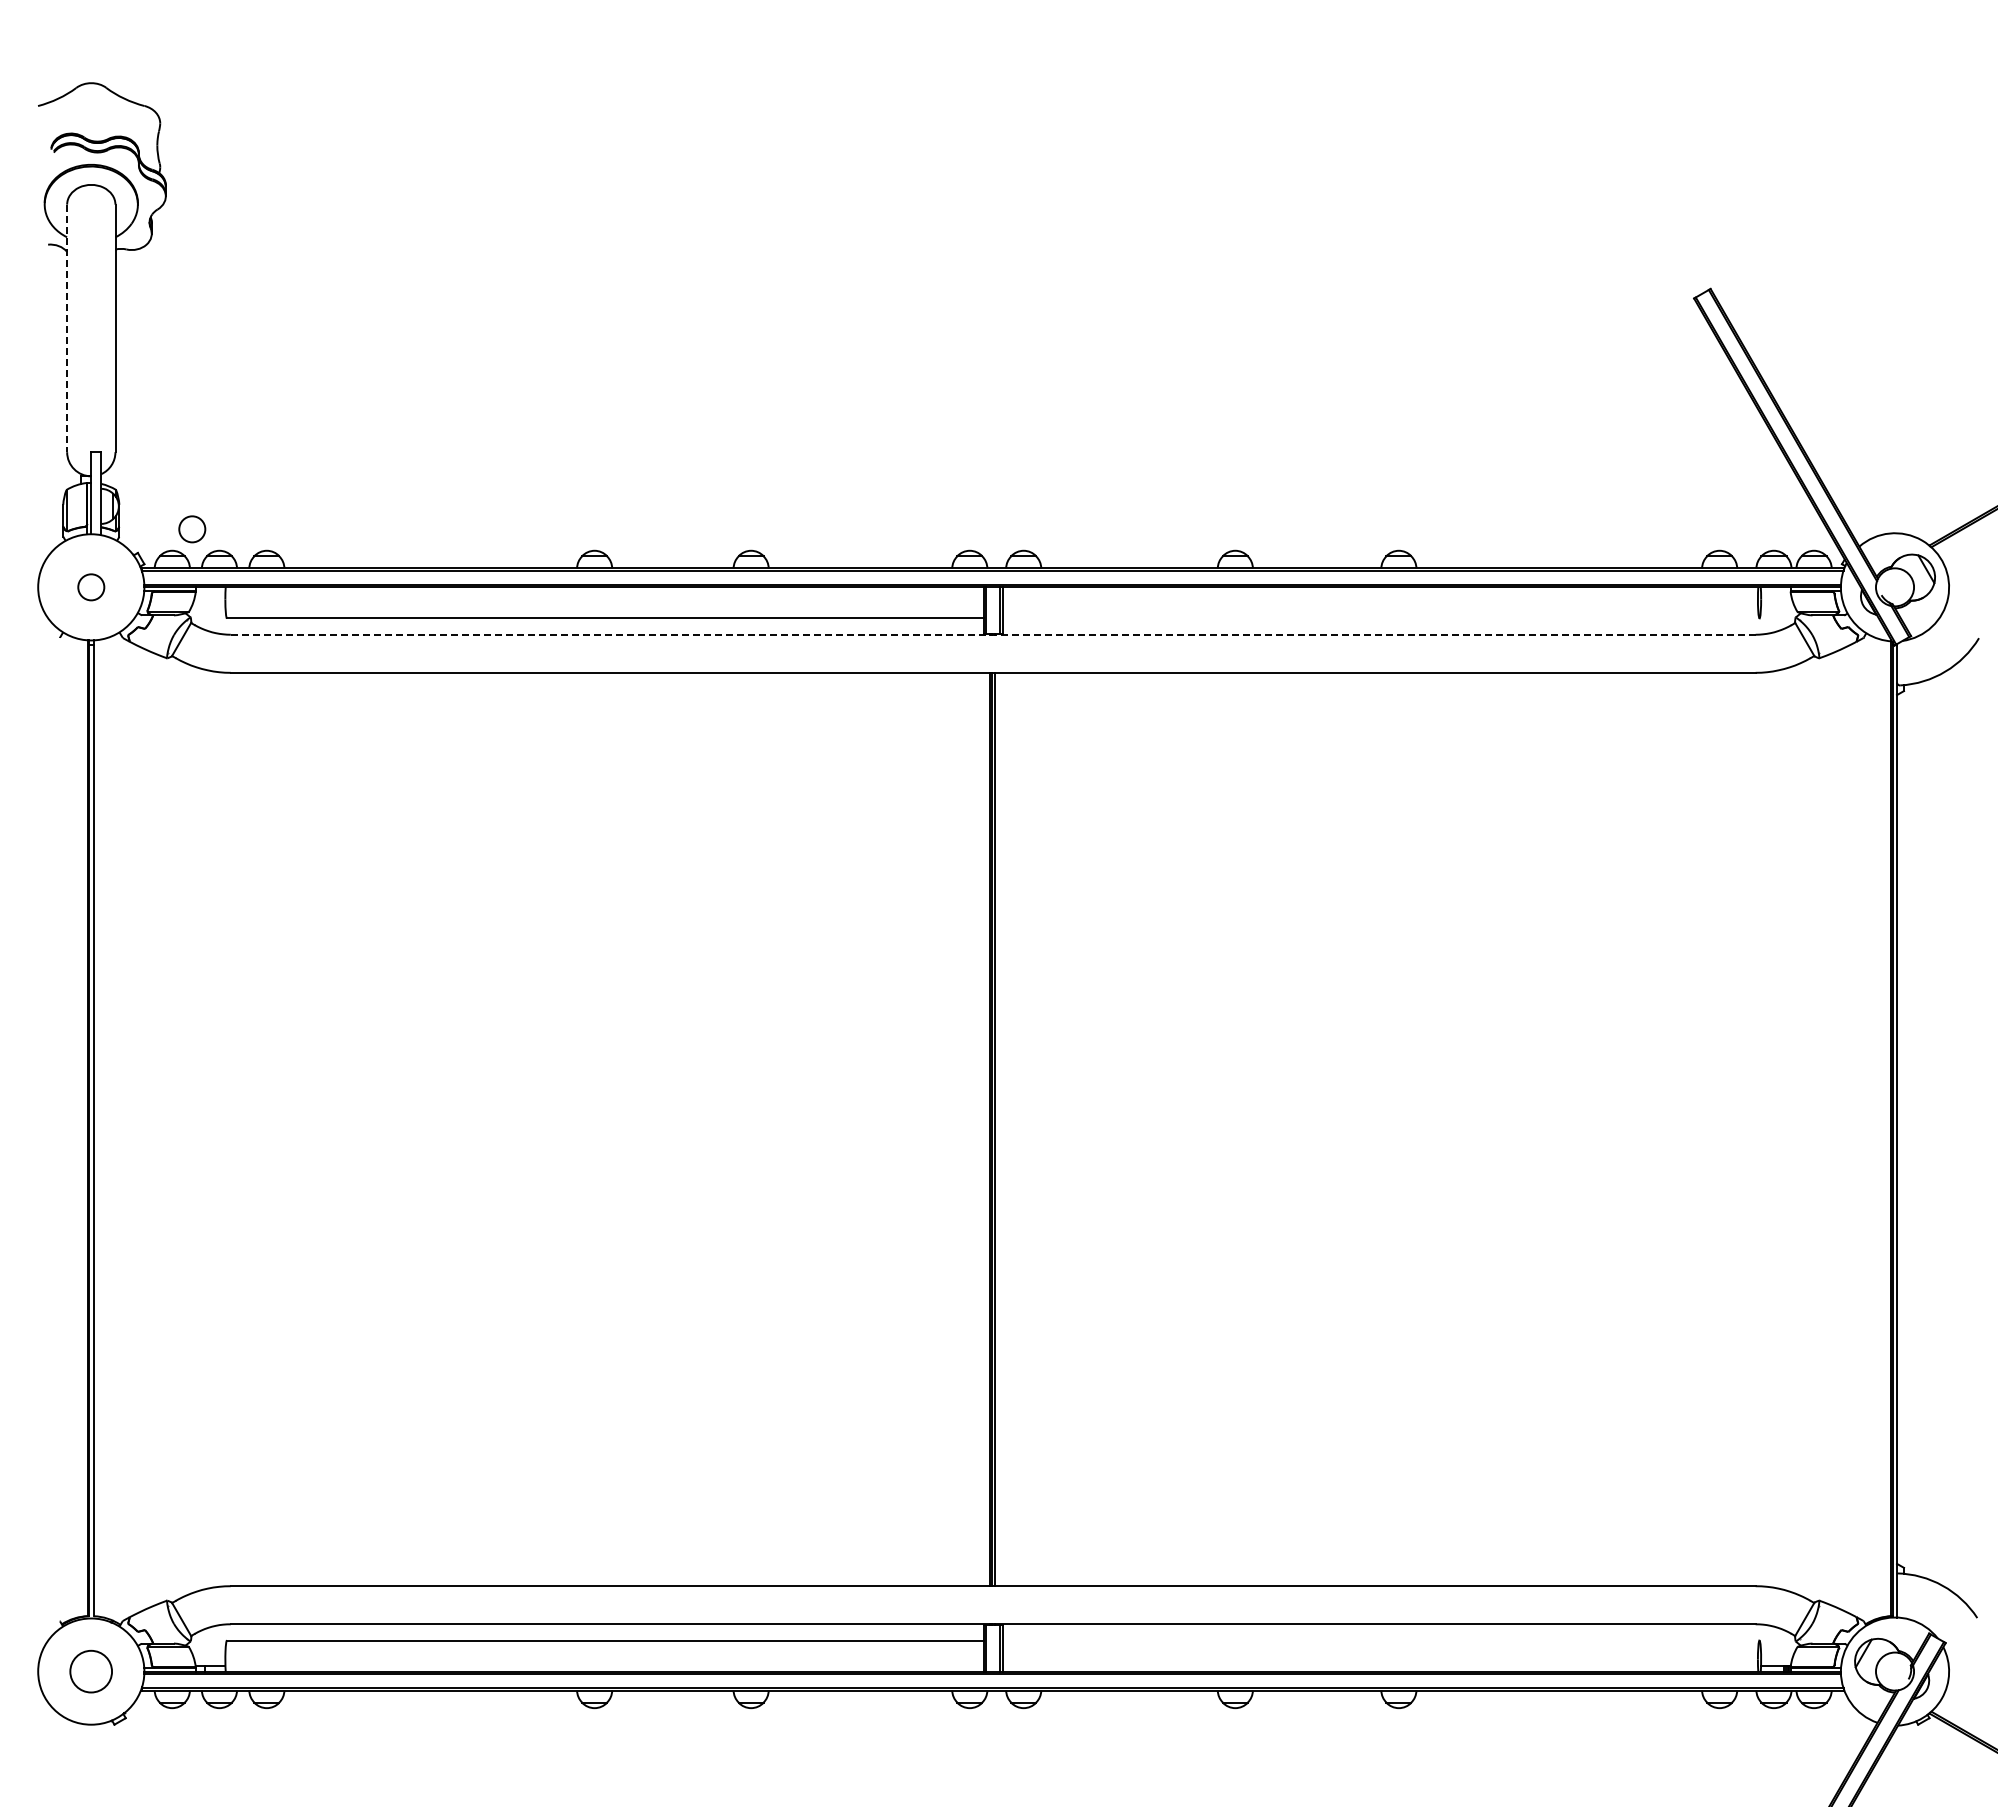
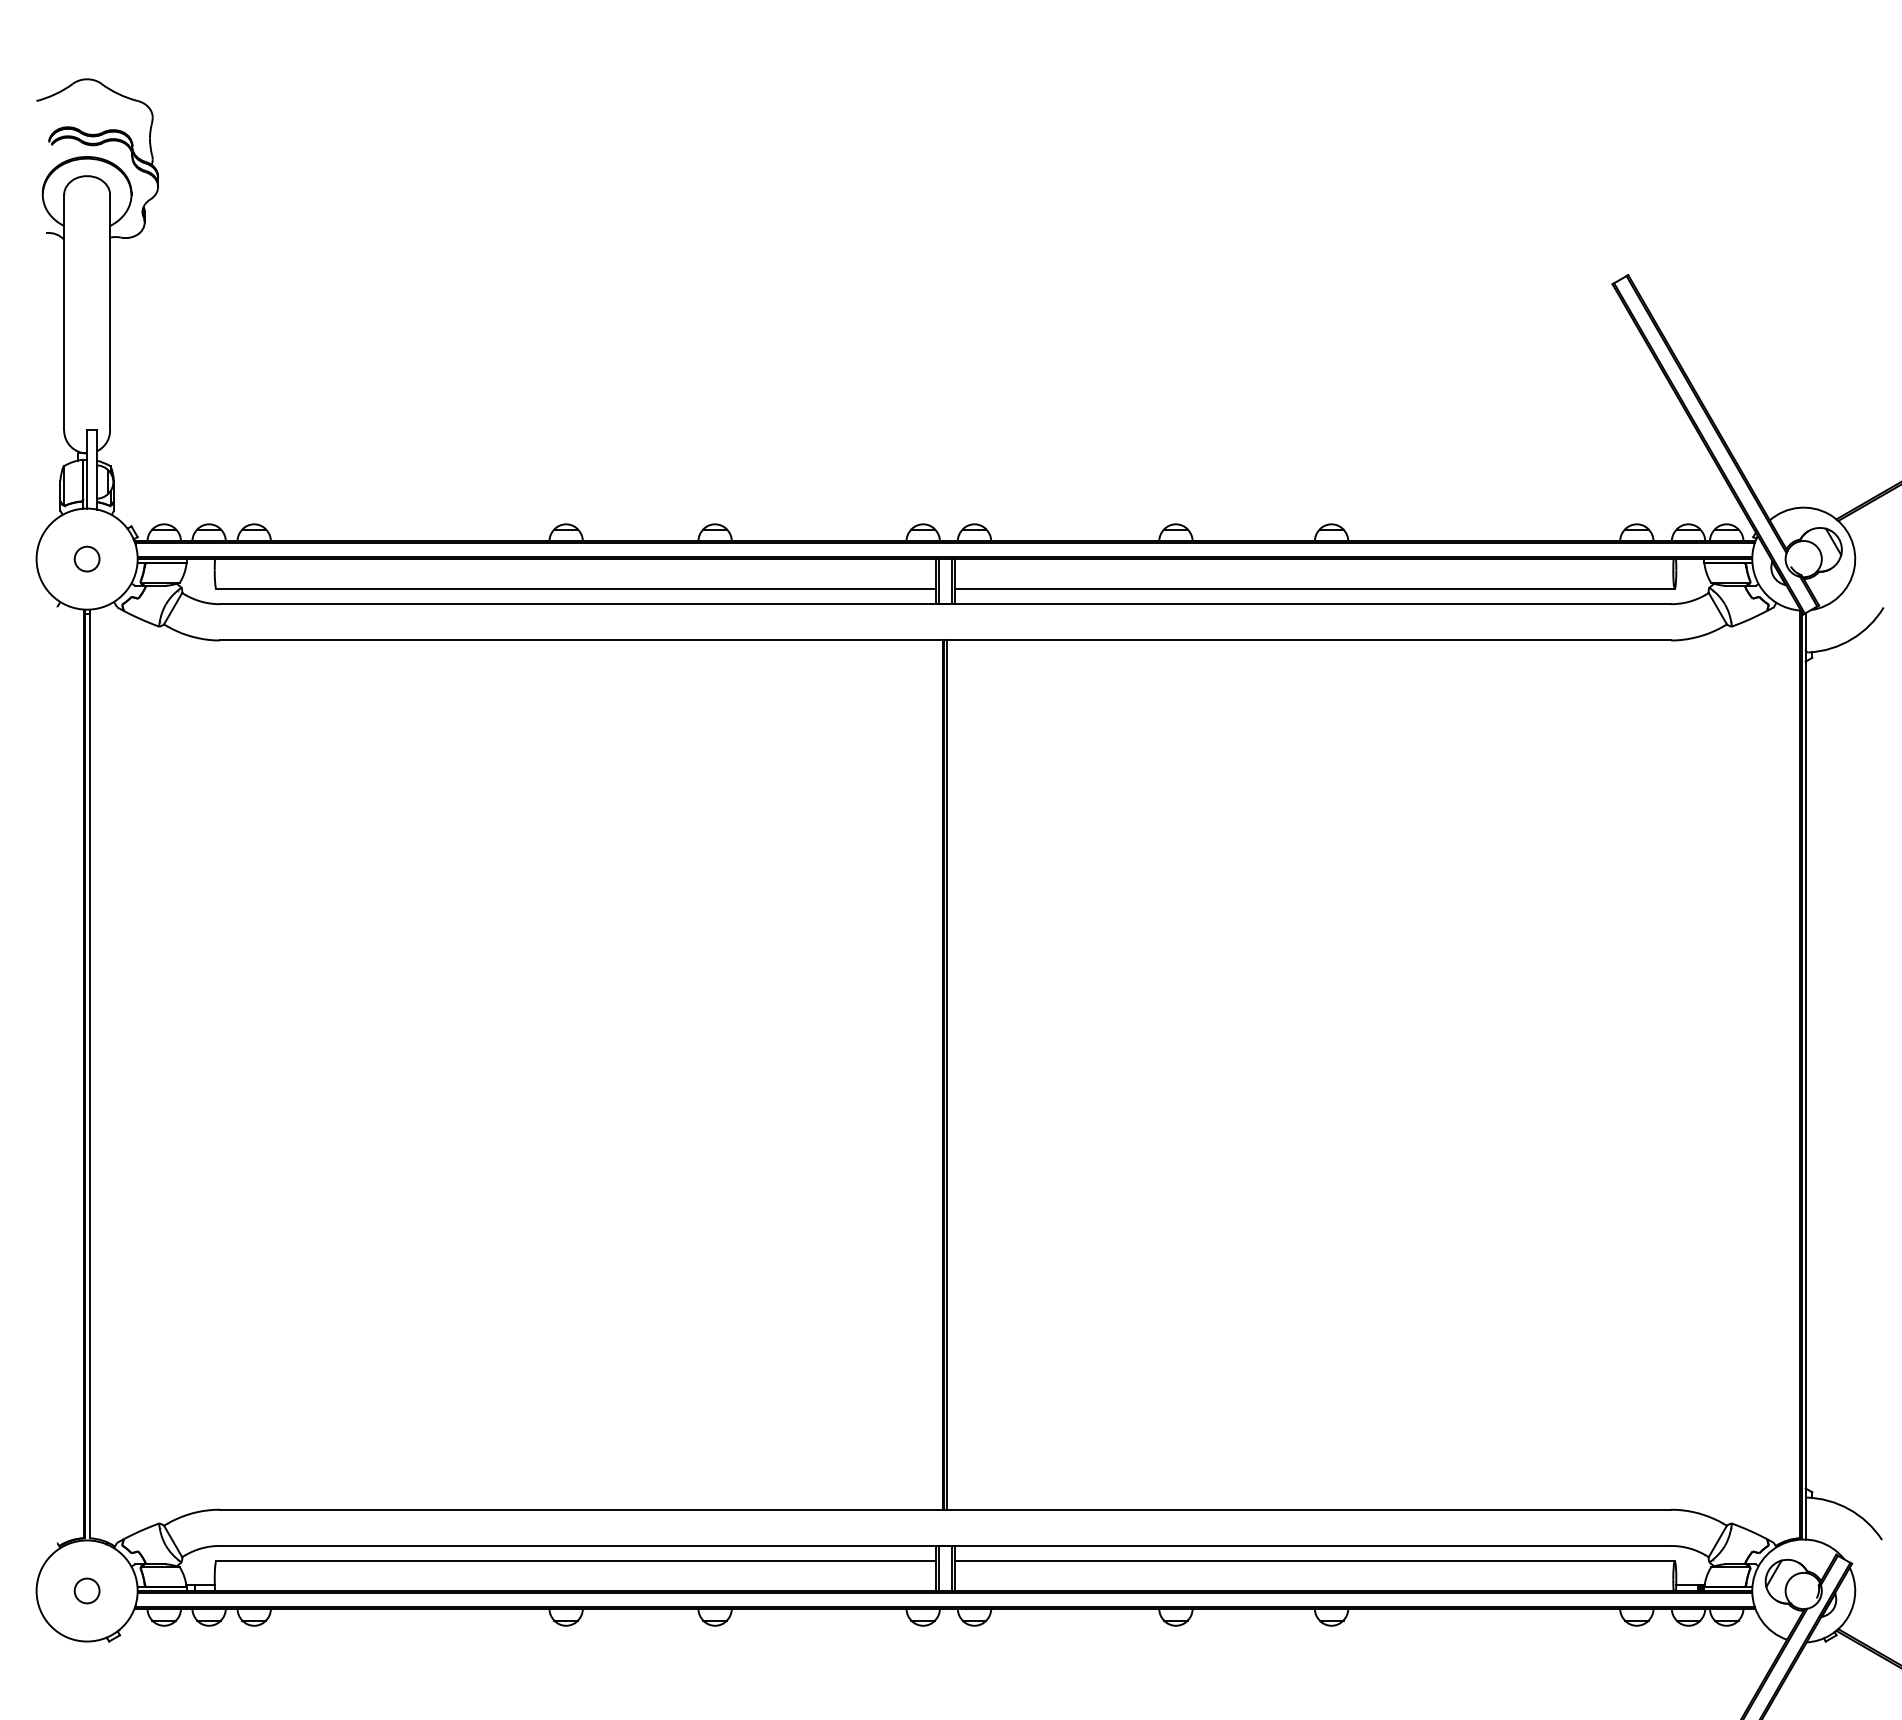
line: (67, 328) -> (64, 312), dashed -> solid
circle: (192, 529) -> (183, 504), removed
line: (1380, 618) -> (1314, 588), added
line: (993, 634) -> (945, 603), dashed -> solid
line: (1380, 1640) -> (1314, 1561), added
circle: (91, 1671) -> (87, 1590), size x0.62

